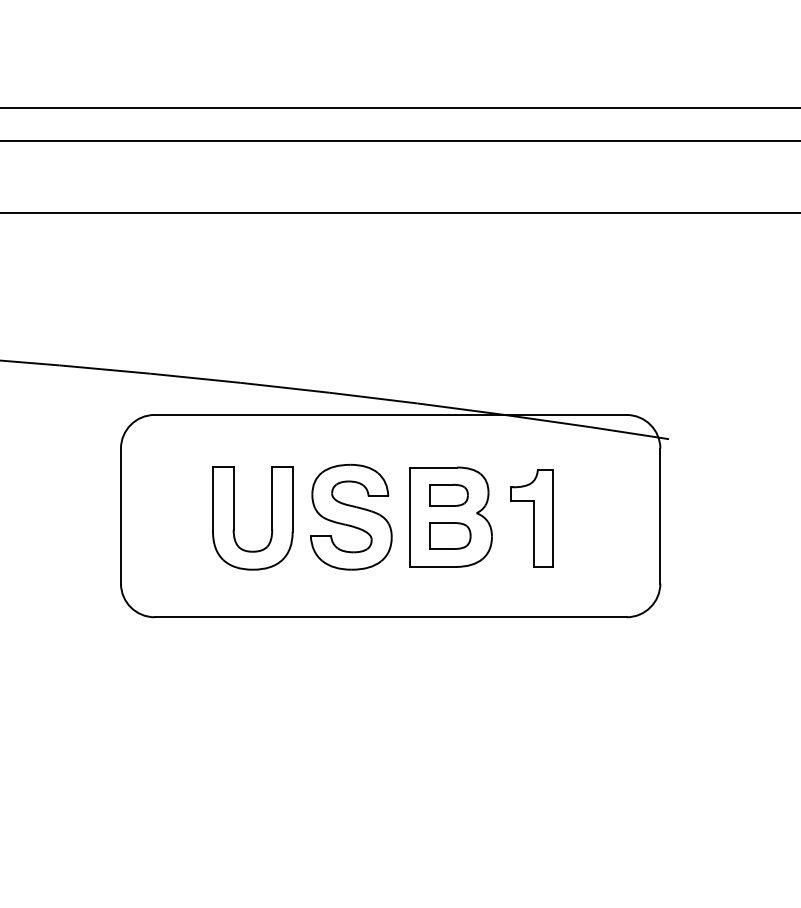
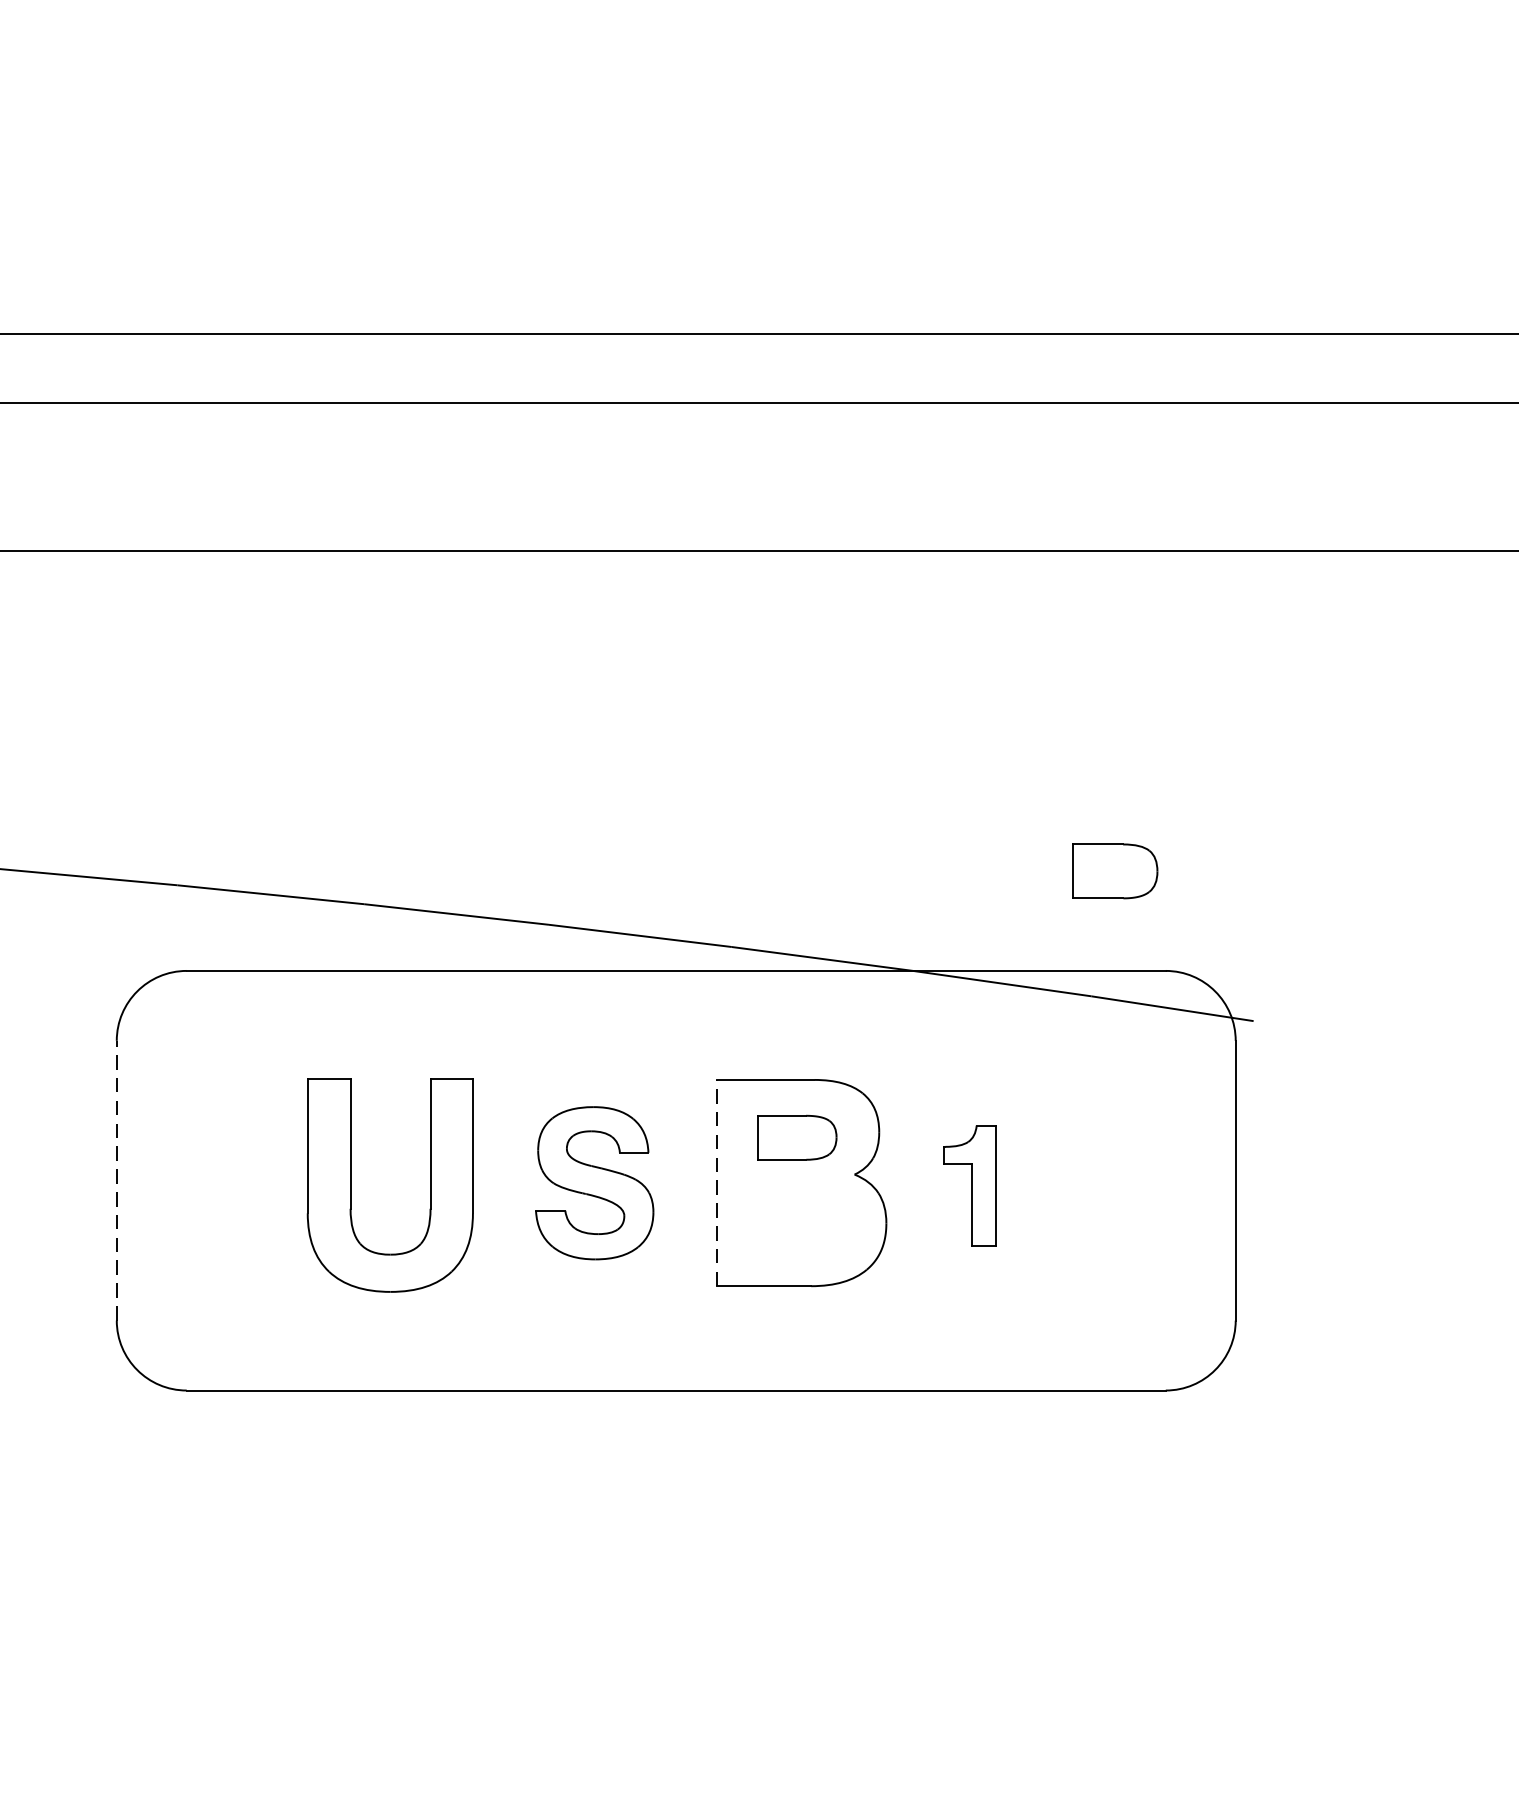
line: (120, 515) -> (115, 1179), solid -> dashed
part: (351, 517) -> (595, 1183), size x0.7
line: (410, 517) -> (717, 1183), solid -> dashed
part: (531, 518) -> (968, 1185), size x0.6
part: (450, 535) -> (1115, 870), moved

